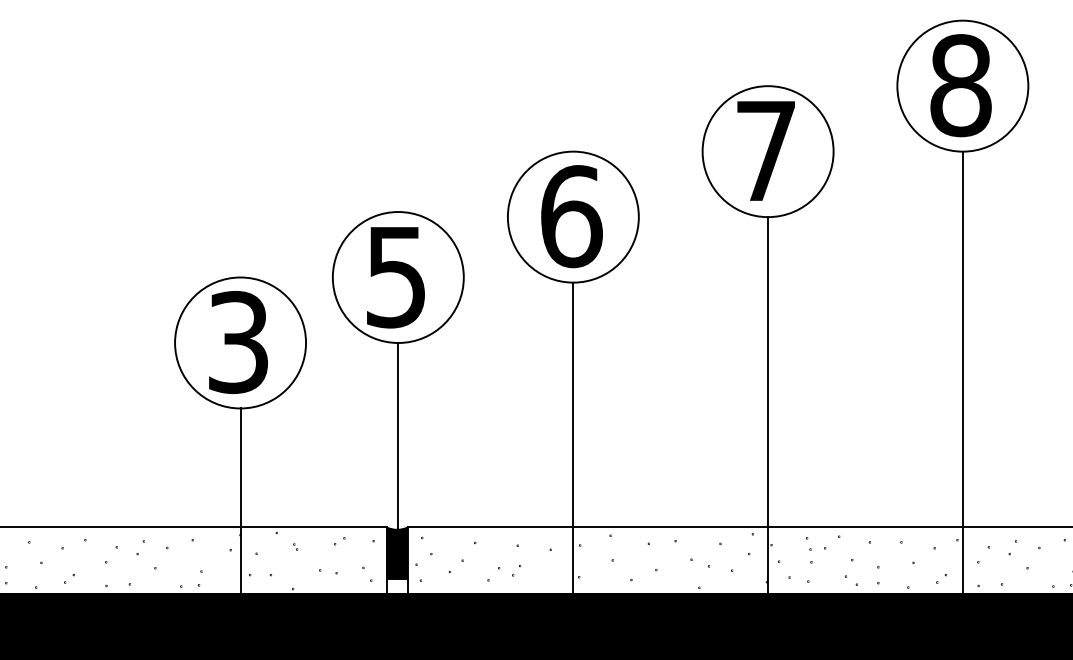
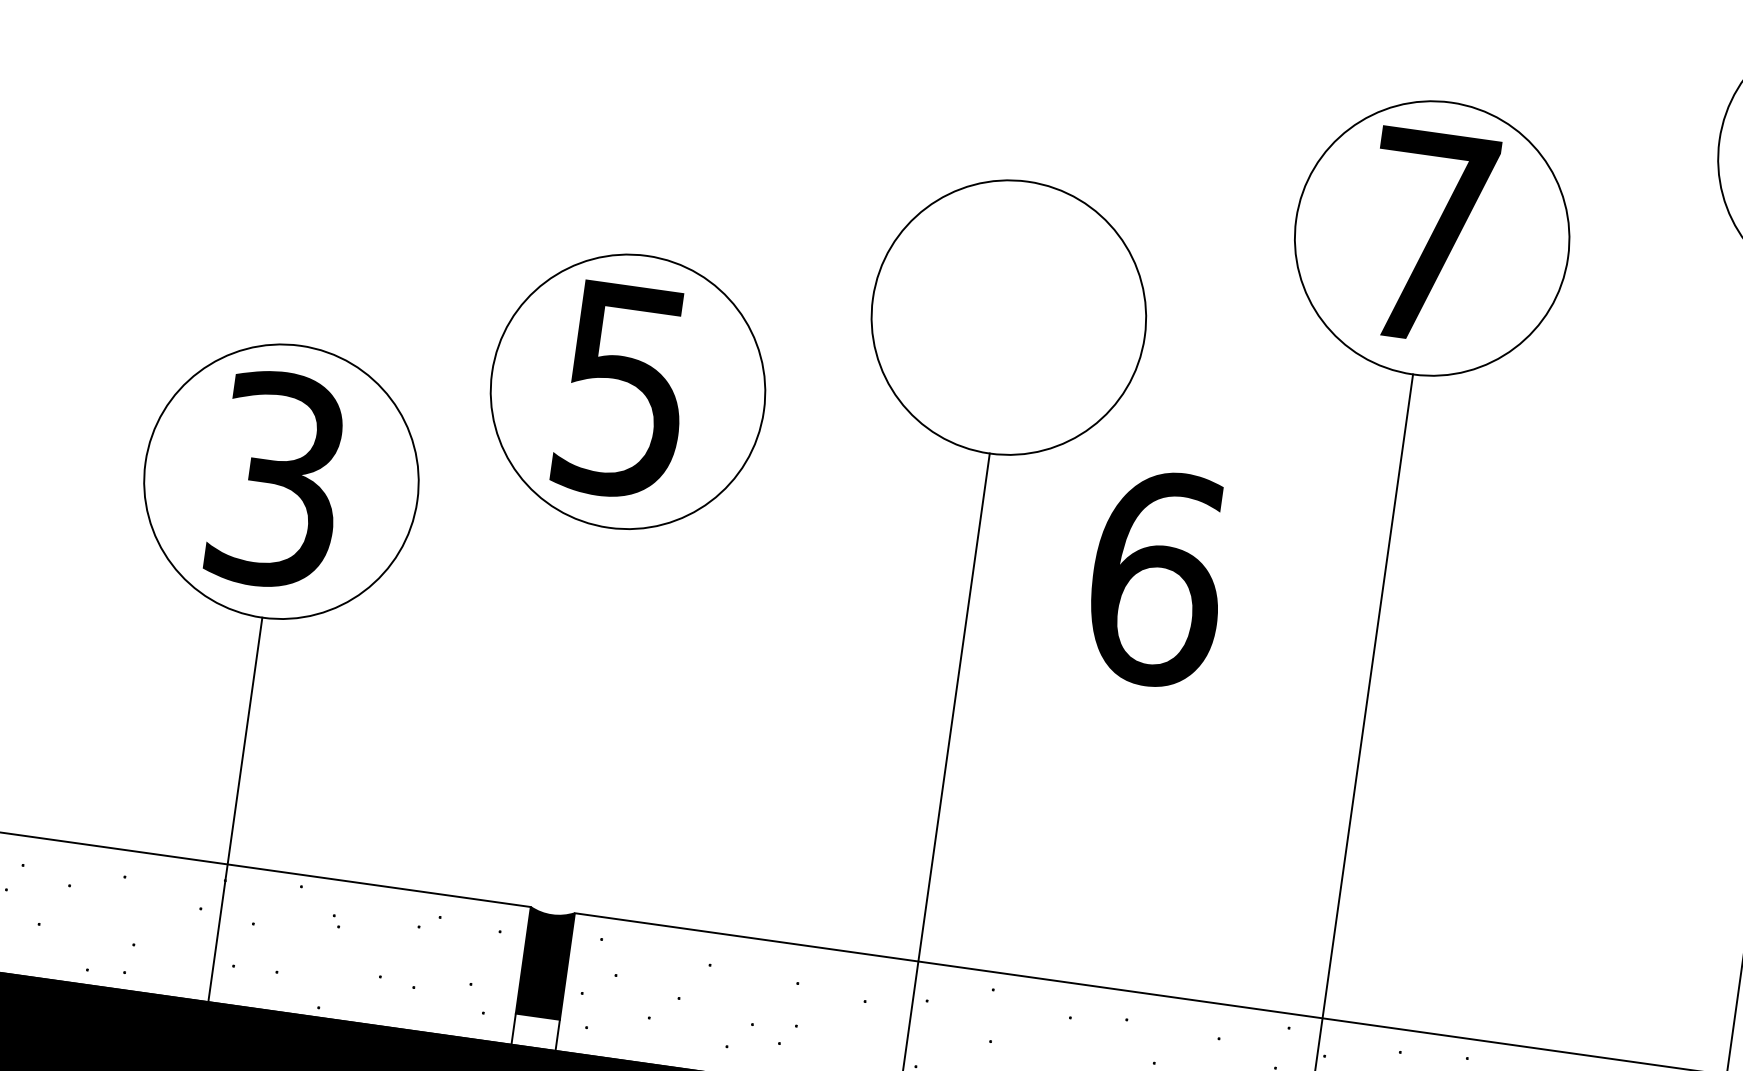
text: (571, 216) -> (1156, 578), moved
line: (398, 449) -> (578, 748), removed

